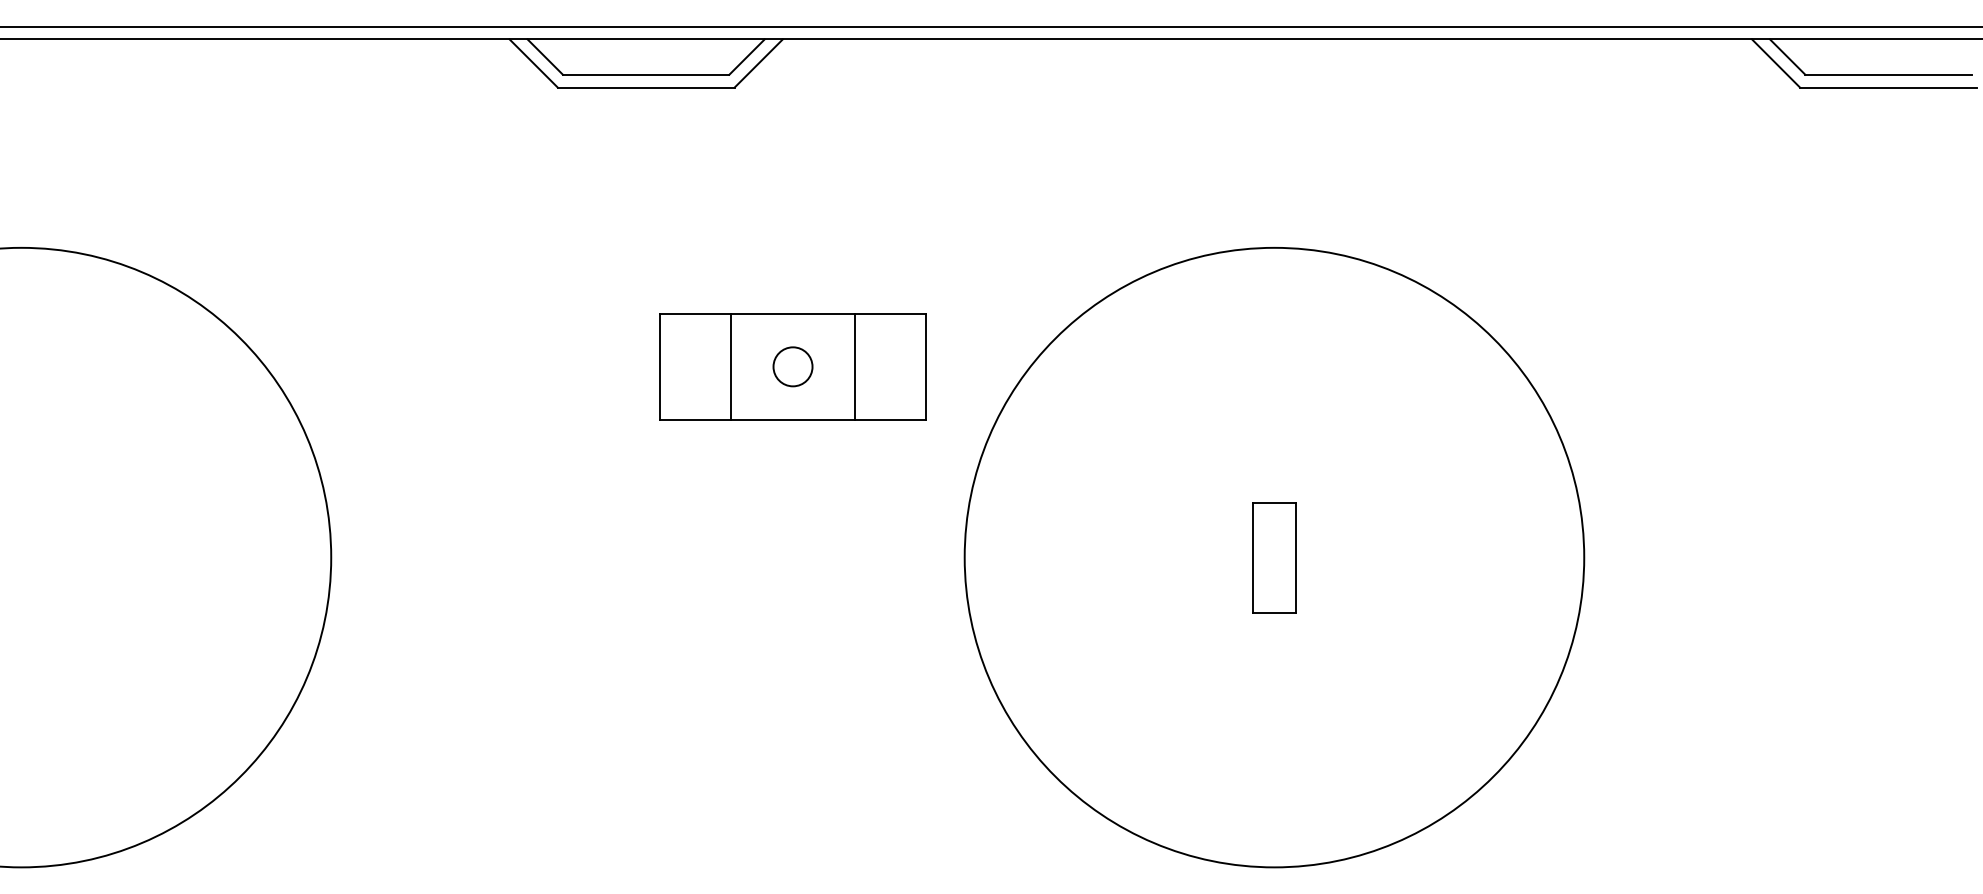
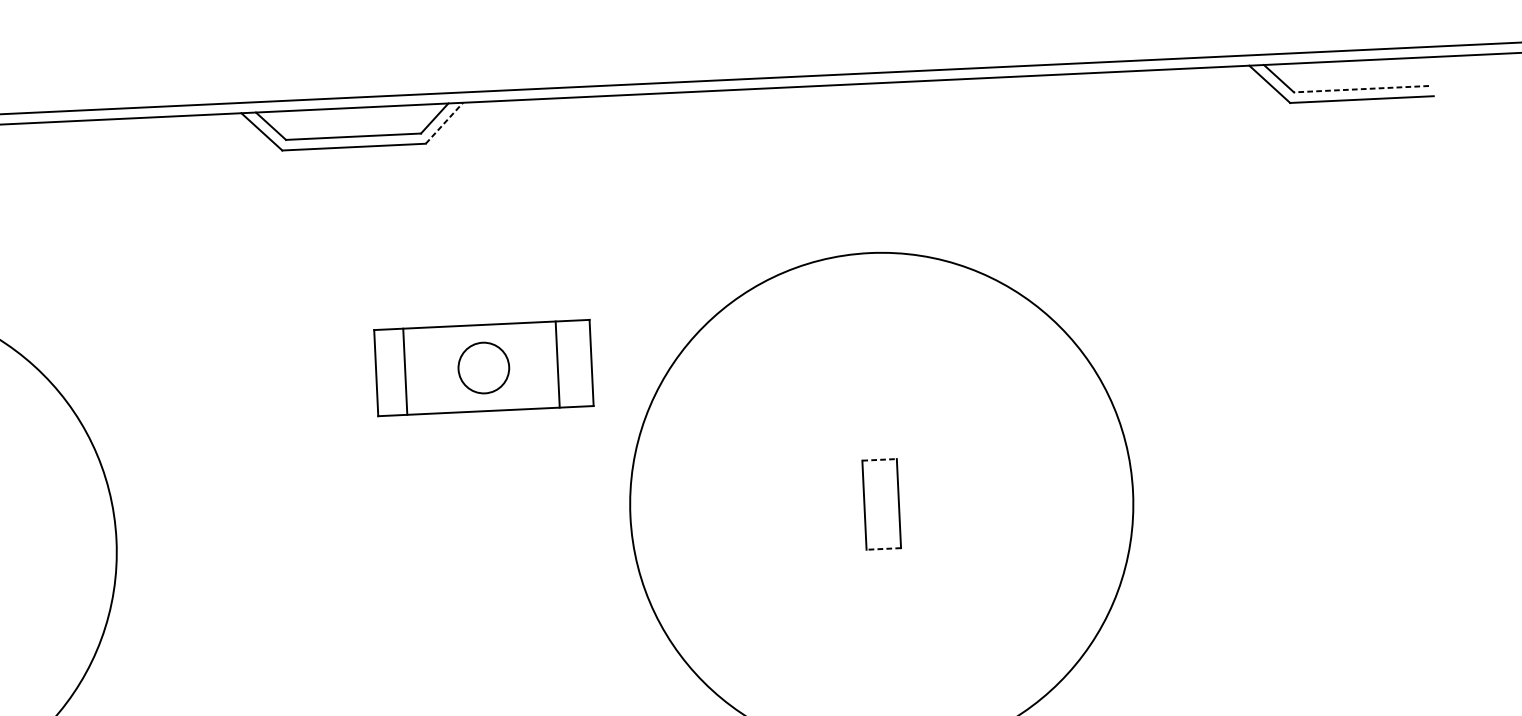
line: (759, 63) -> (445, 123), solid -> dashed
line: (1888, 74) -> (1361, 88), solid -> dashed
line: (731, 366) -> (405, 371), moved
circle: (792, 366) -> (483, 367), size x1.6
line: (855, 366) -> (558, 364), moved
line: (1274, 502) -> (879, 459), solid -> dashed
line: (1273, 612) -> (883, 548), solid -> dashed

